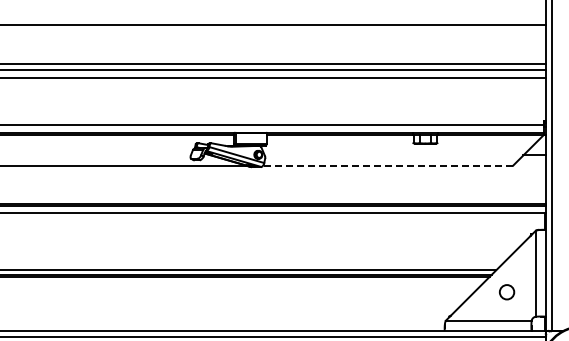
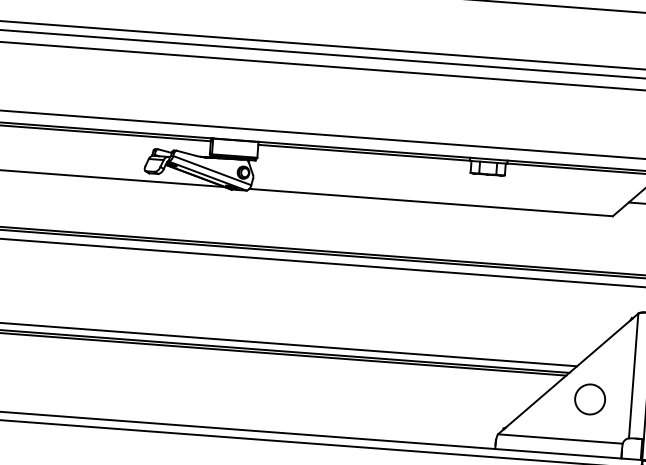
line: (387, 165) -> (430, 202), dashed -> solid
circle: (506, 292) -> (589, 399), size x1.43

